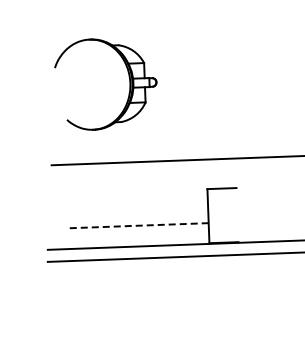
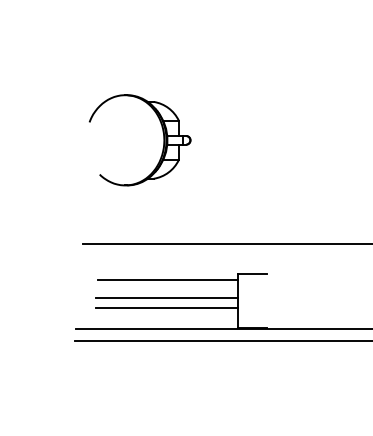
part: (129, 83) -> (163, 140), moved
line: (137, 198) -> (167, 280), added
line: (137, 215) -> (166, 297), added
line: (137, 225) -> (166, 307), dashed -> solid

